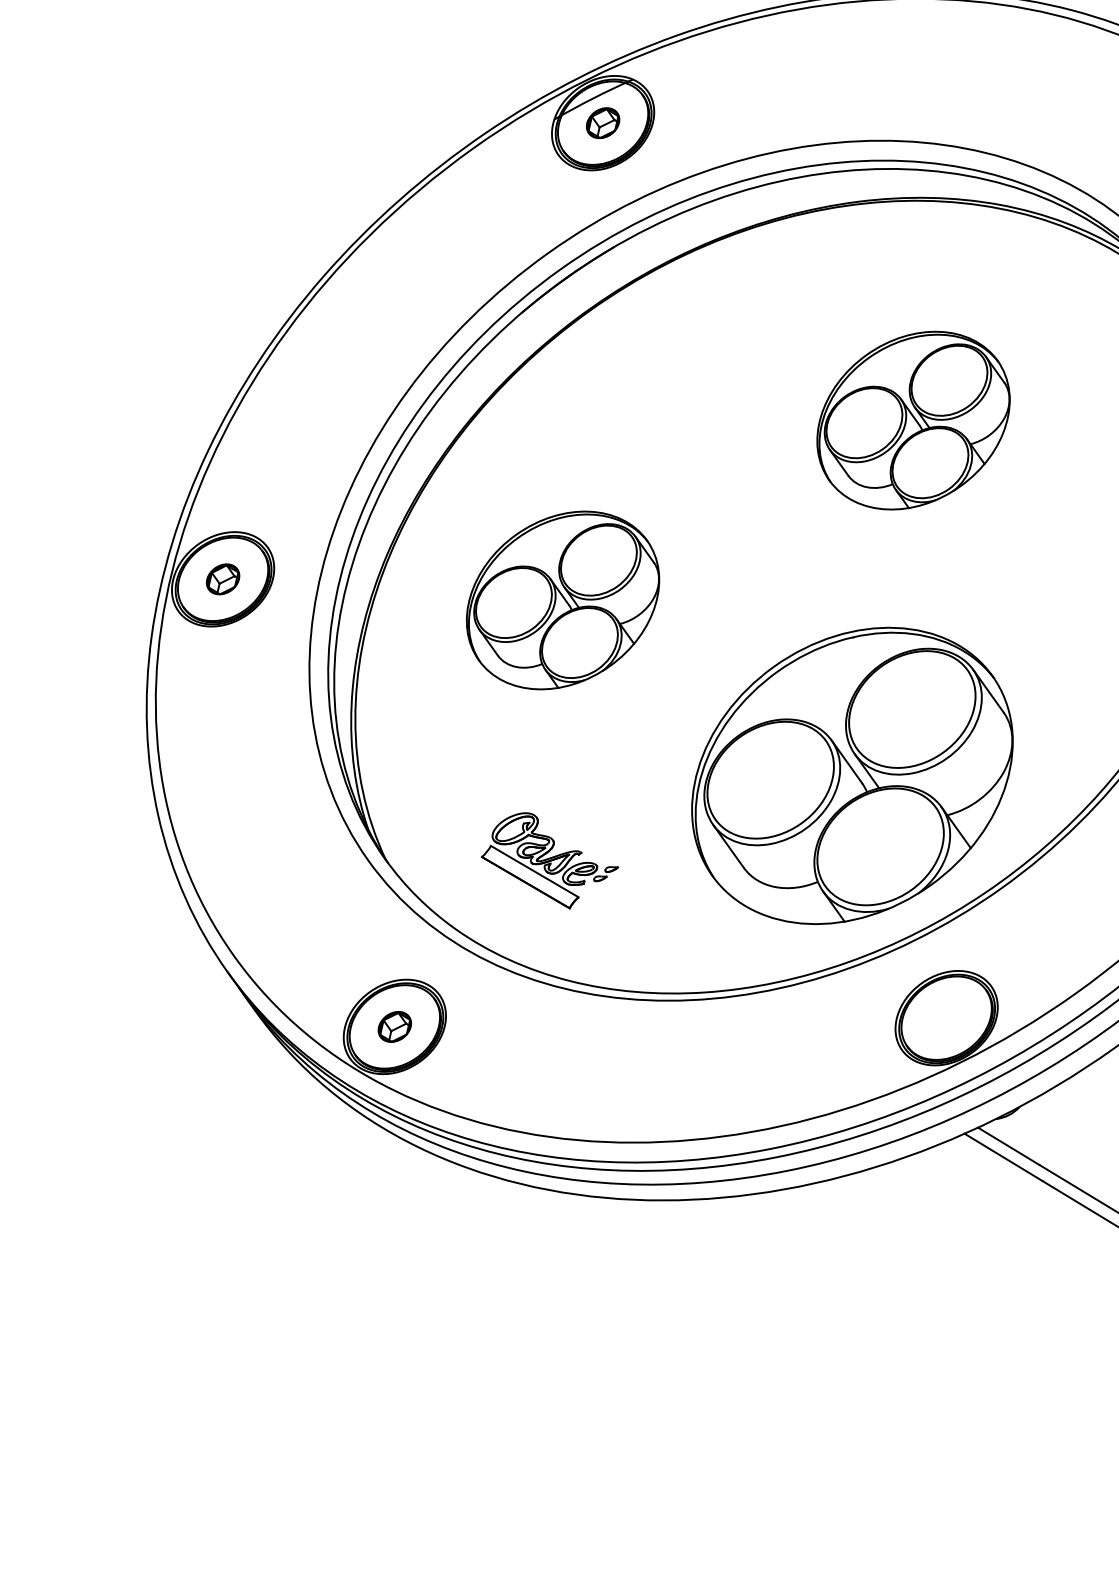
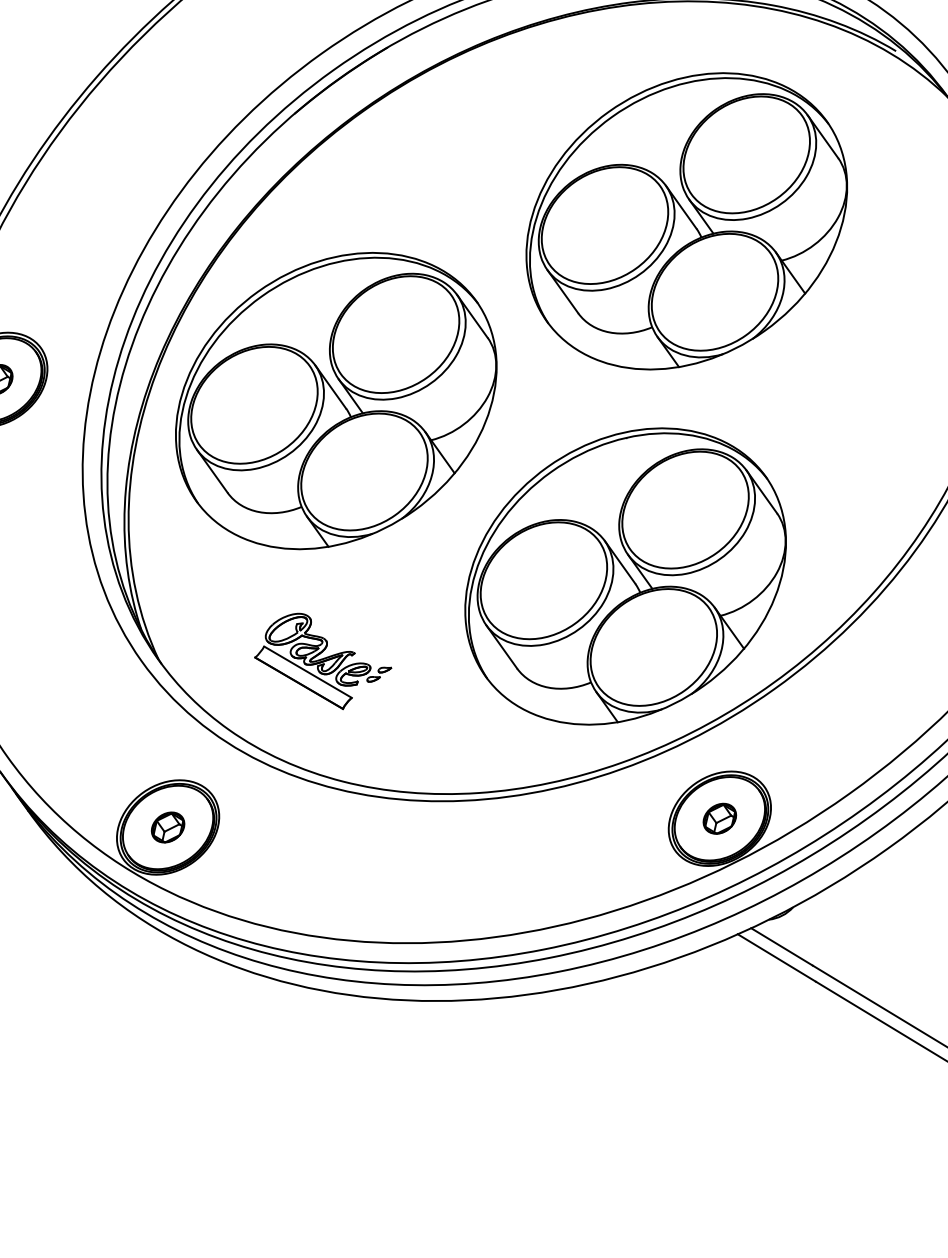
part: (913, 420) -> (686, 221), size x1.67
part: (562, 600) -> (335, 401), size x1.67
part: (946, 1018) -> (719, 819), added

